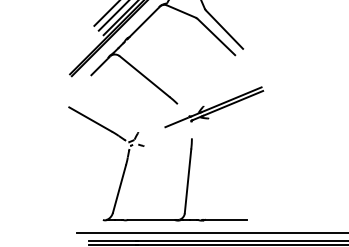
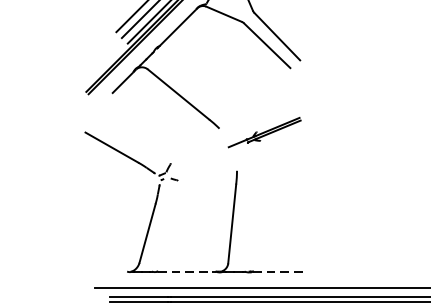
part: (214, 107) -> (264, 132), size x0.6
line: (151, 219) -> (187, 271), solid -> dashed
line: (225, 219) -> (278, 271), solid -> dashed

